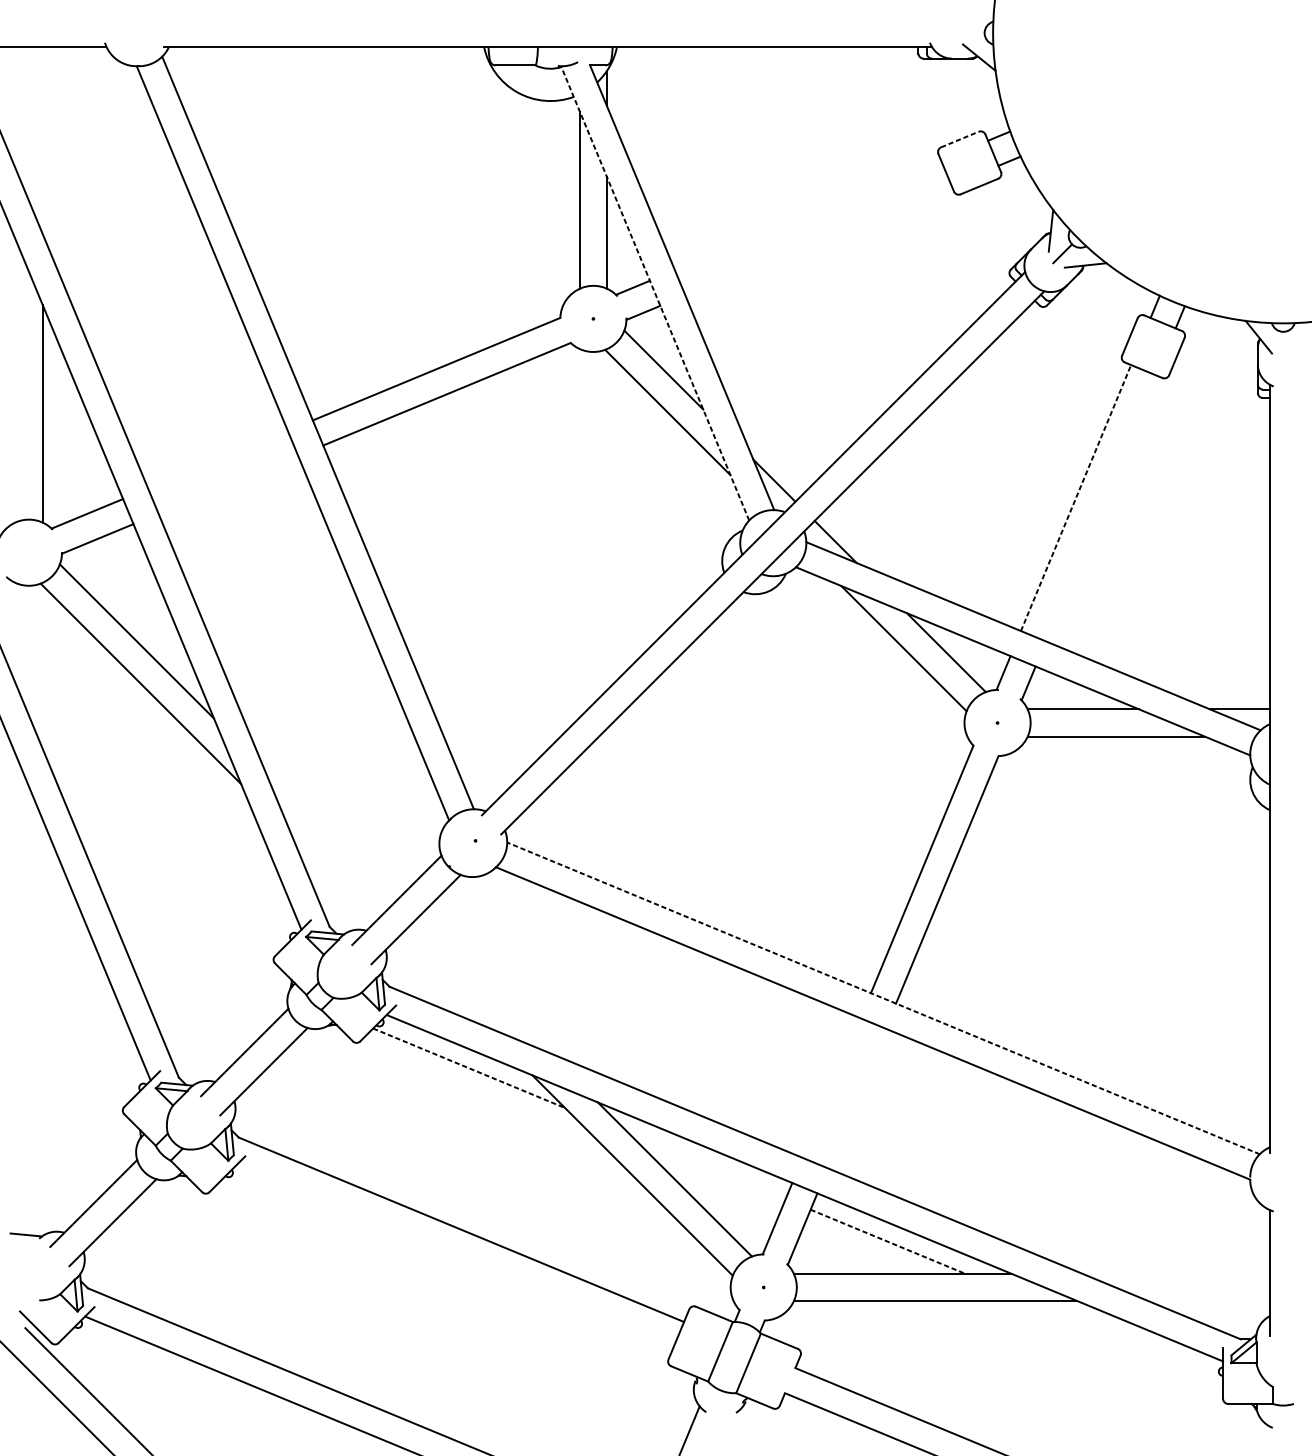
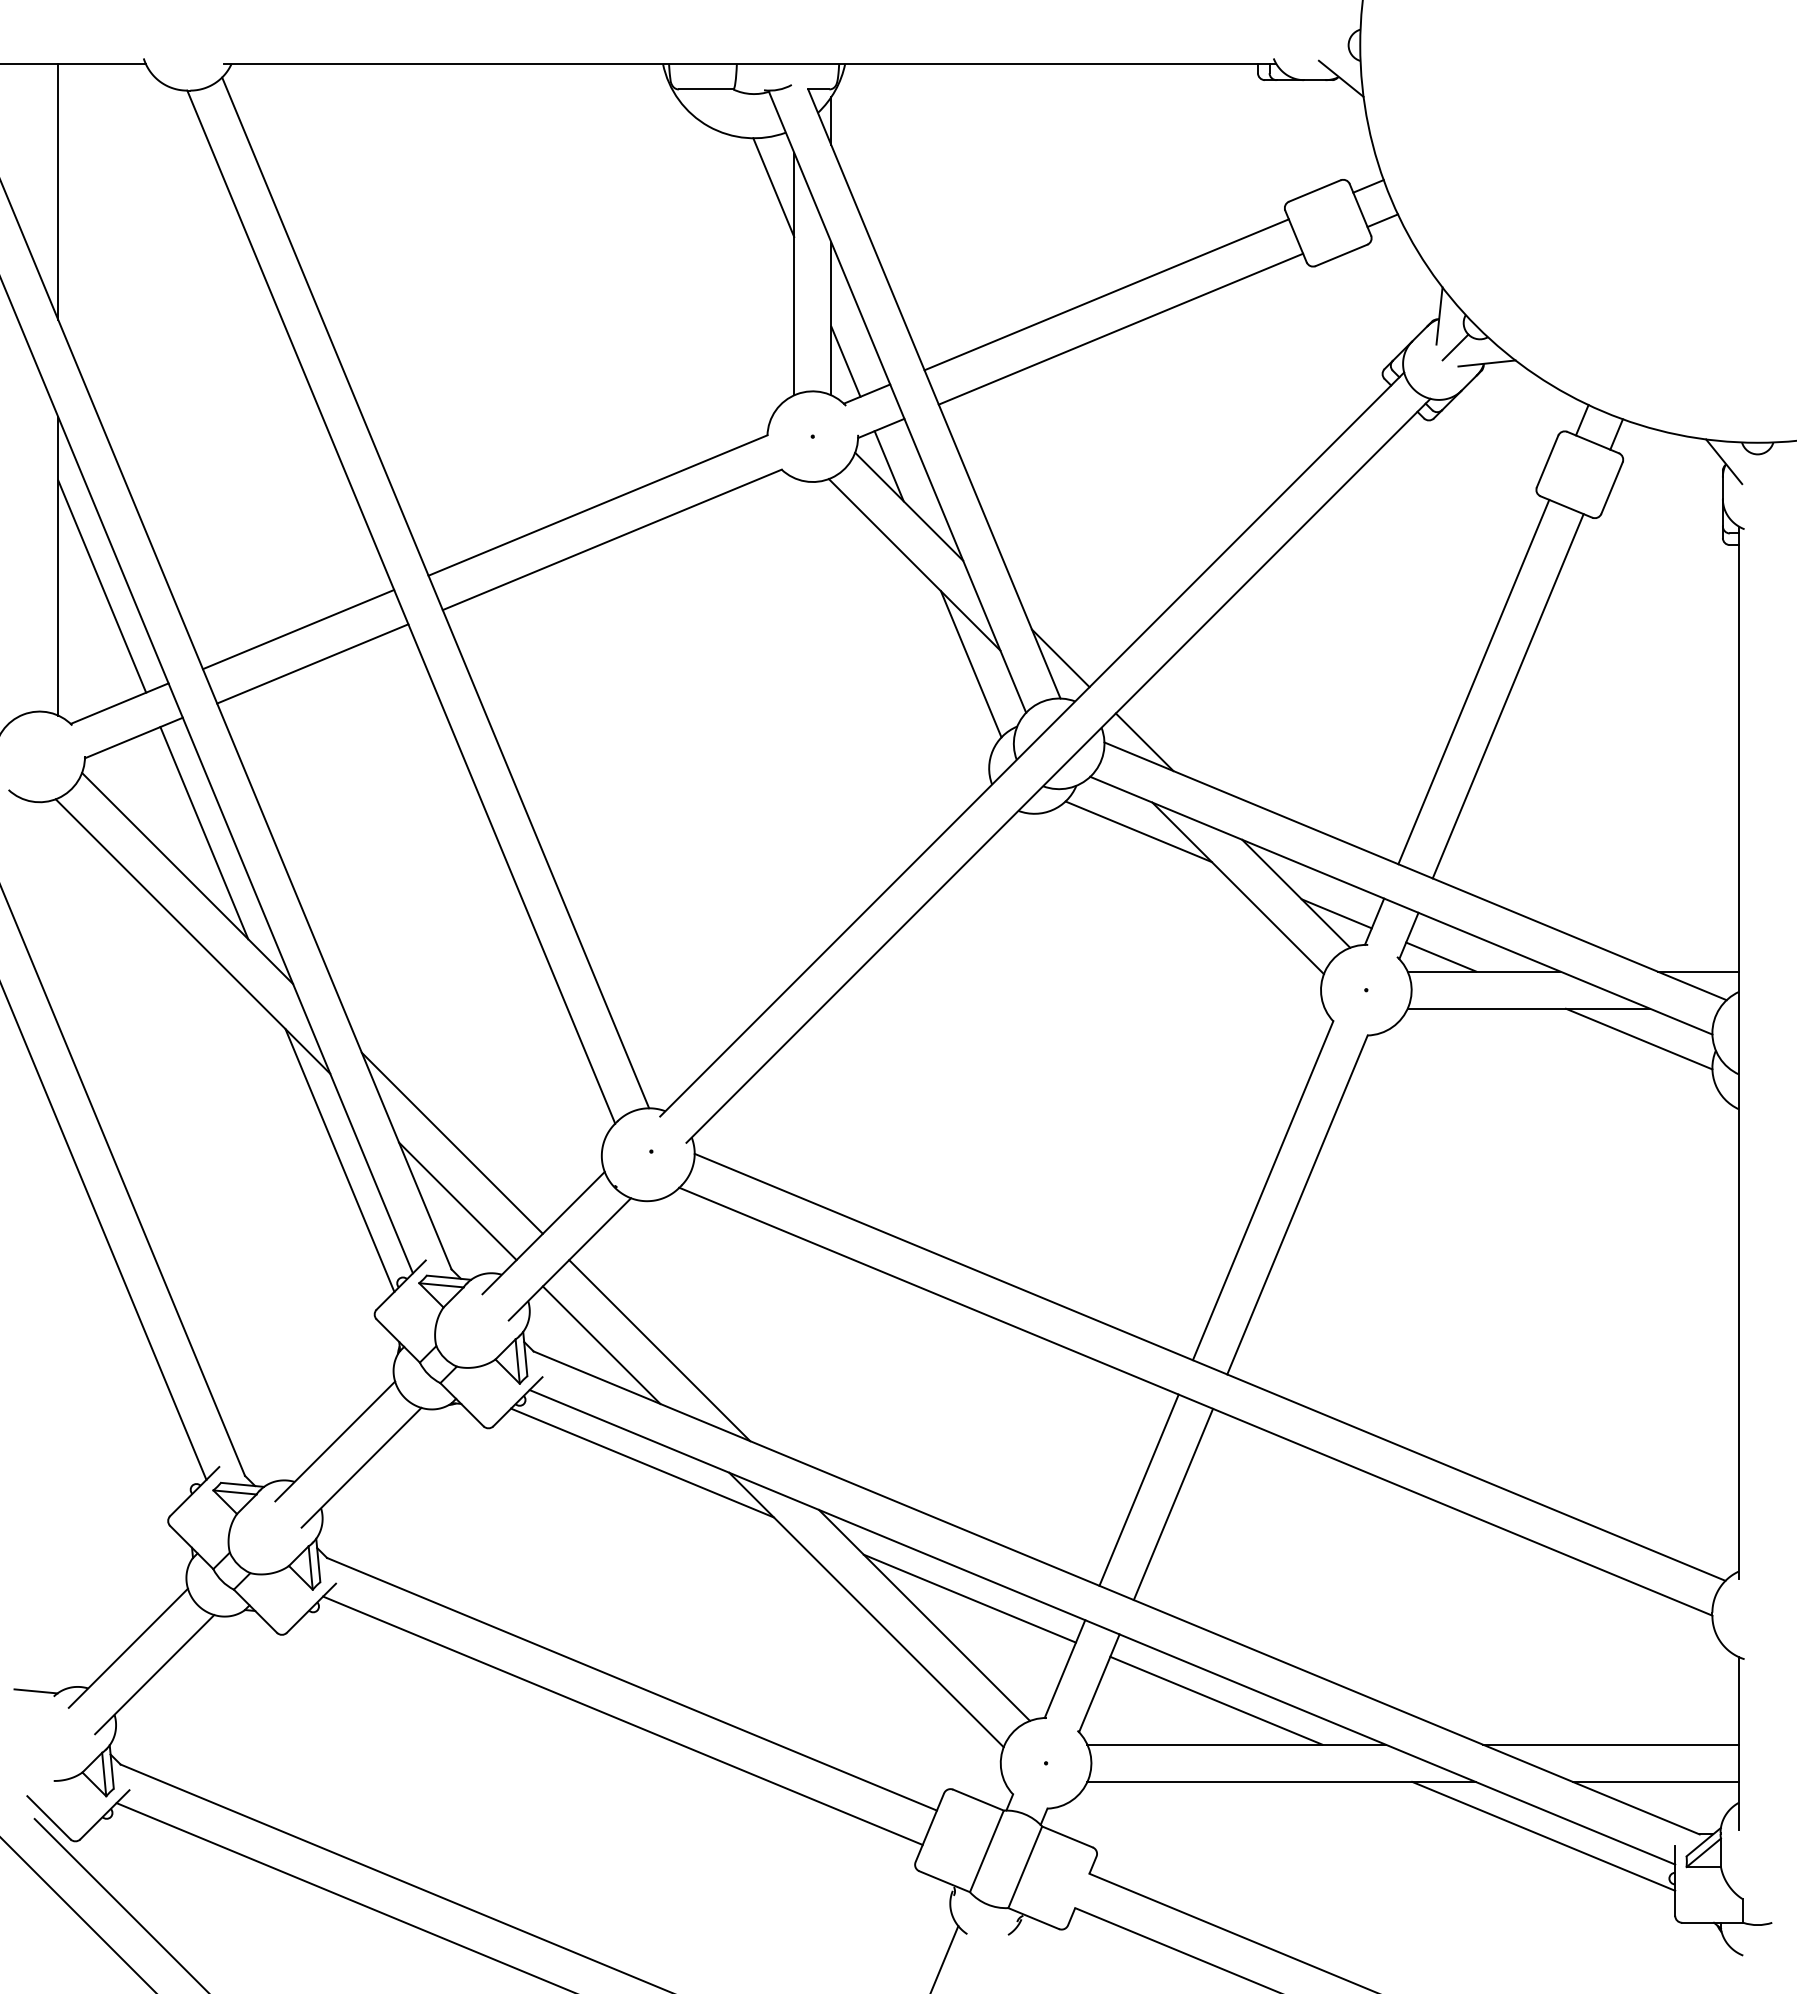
line: (564, 136) -> (773, 187), added
line: (42, 139) -> (58, 191), added
line: (959, 139) -> (1314, 190), dashed -> solid
line: (807, 215) -> (1106, 294), added
line: (818, 239) -> (1120, 328), added
line: (617, 264) -> (845, 361), added
line: (655, 293) -> (897, 401), dashed -> solid
line: (648, 340) -> (888, 466), added
line: (74, 428) -> (102, 586), added
line: (217, 459) -> (298, 629), added
line: (228, 484) -> (312, 663), added
line: (708, 485) -> (970, 664), added
line: (1076, 497) -> (1474, 681), dashed -> solid
line: (1100, 508) -> (1507, 696), added
line: (831, 607) -> (1138, 831), added
line: (149, 608) -> (204, 833), added
line: (975, 667) -> (1336, 913), added
line: (1052, 698) -> (1441, 956), added
line: (1197, 758) -> (1639, 1038), added
line: (329, 834) -> (451, 1142), added
line: (247, 847) -> (339, 1160), added
line: (334, 877) -> (457, 1201), added
line: (439, 982) -> (601, 1345), added
line: (481, 986) -> (659, 1350), added
line: (883, 998) -> (1210, 1367), dashed -> solid
line: (469, 1068) -> (643, 1463), dashed -> solid
line: (831, 1087) -> (1138, 1489), added
line: (856, 1098) -> (1173, 1504), added
line: (707, 1167) -> (969, 1598), added
line: (888, 1241) -> (1216, 1700), dashed -> solid
line: (454, 1256) -> (622, 1720), added
line: (1176, 1273) -> (1611, 1744), added
line: (1208, 1300) -> (1655, 1781), added
line: (1126, 1340) -> (1543, 1835), added

